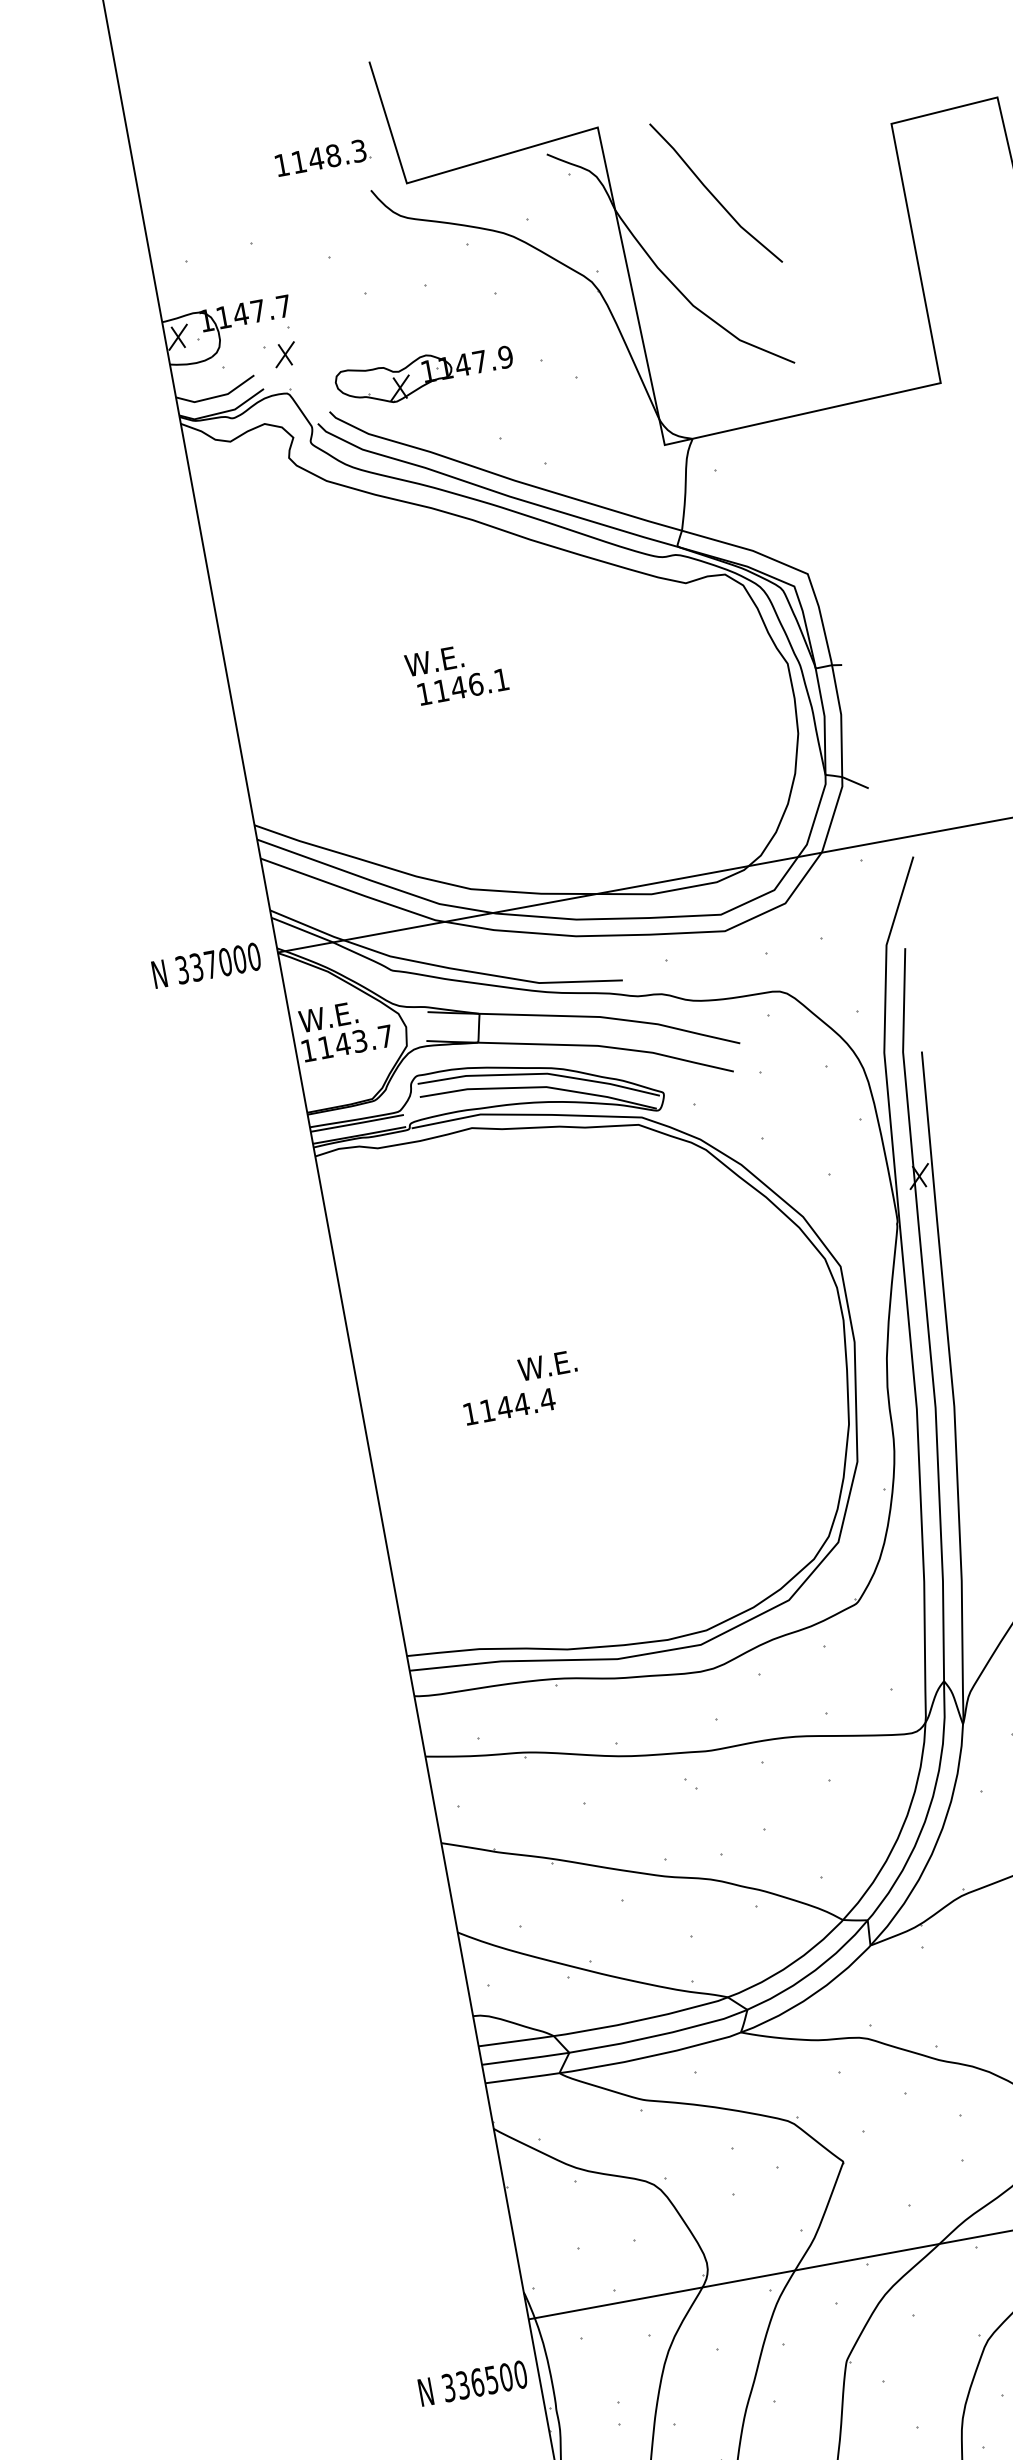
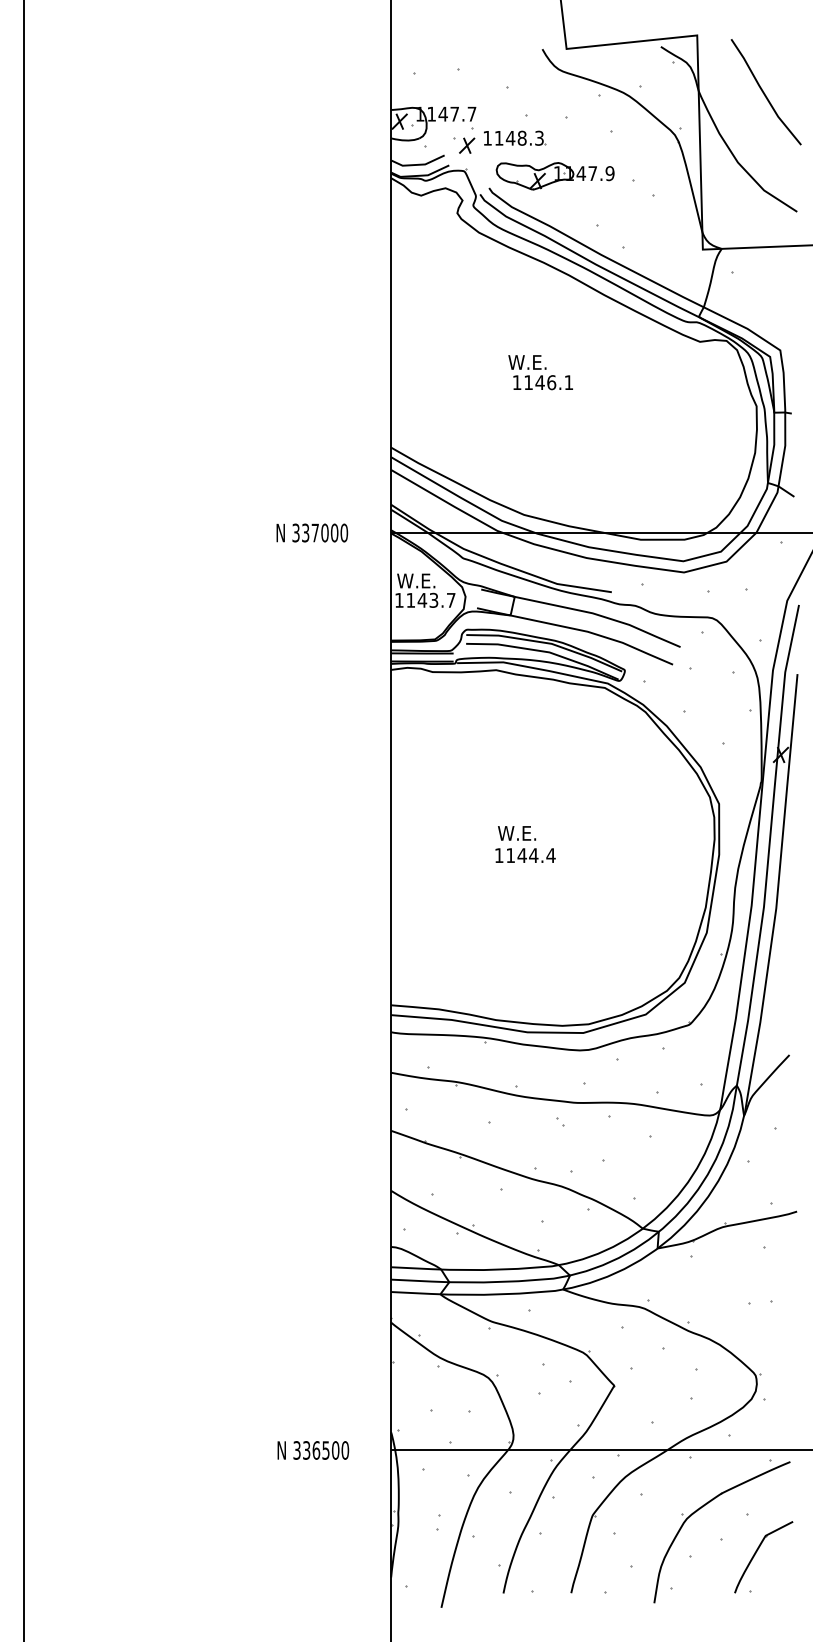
part: (323, 156) -> (515, 137), moved
text: (206, 964) -> (312, 532), moved
text: (509, 1406) -> (525, 855), moved
text: (473, 2383) -> (313, 1450), moved

